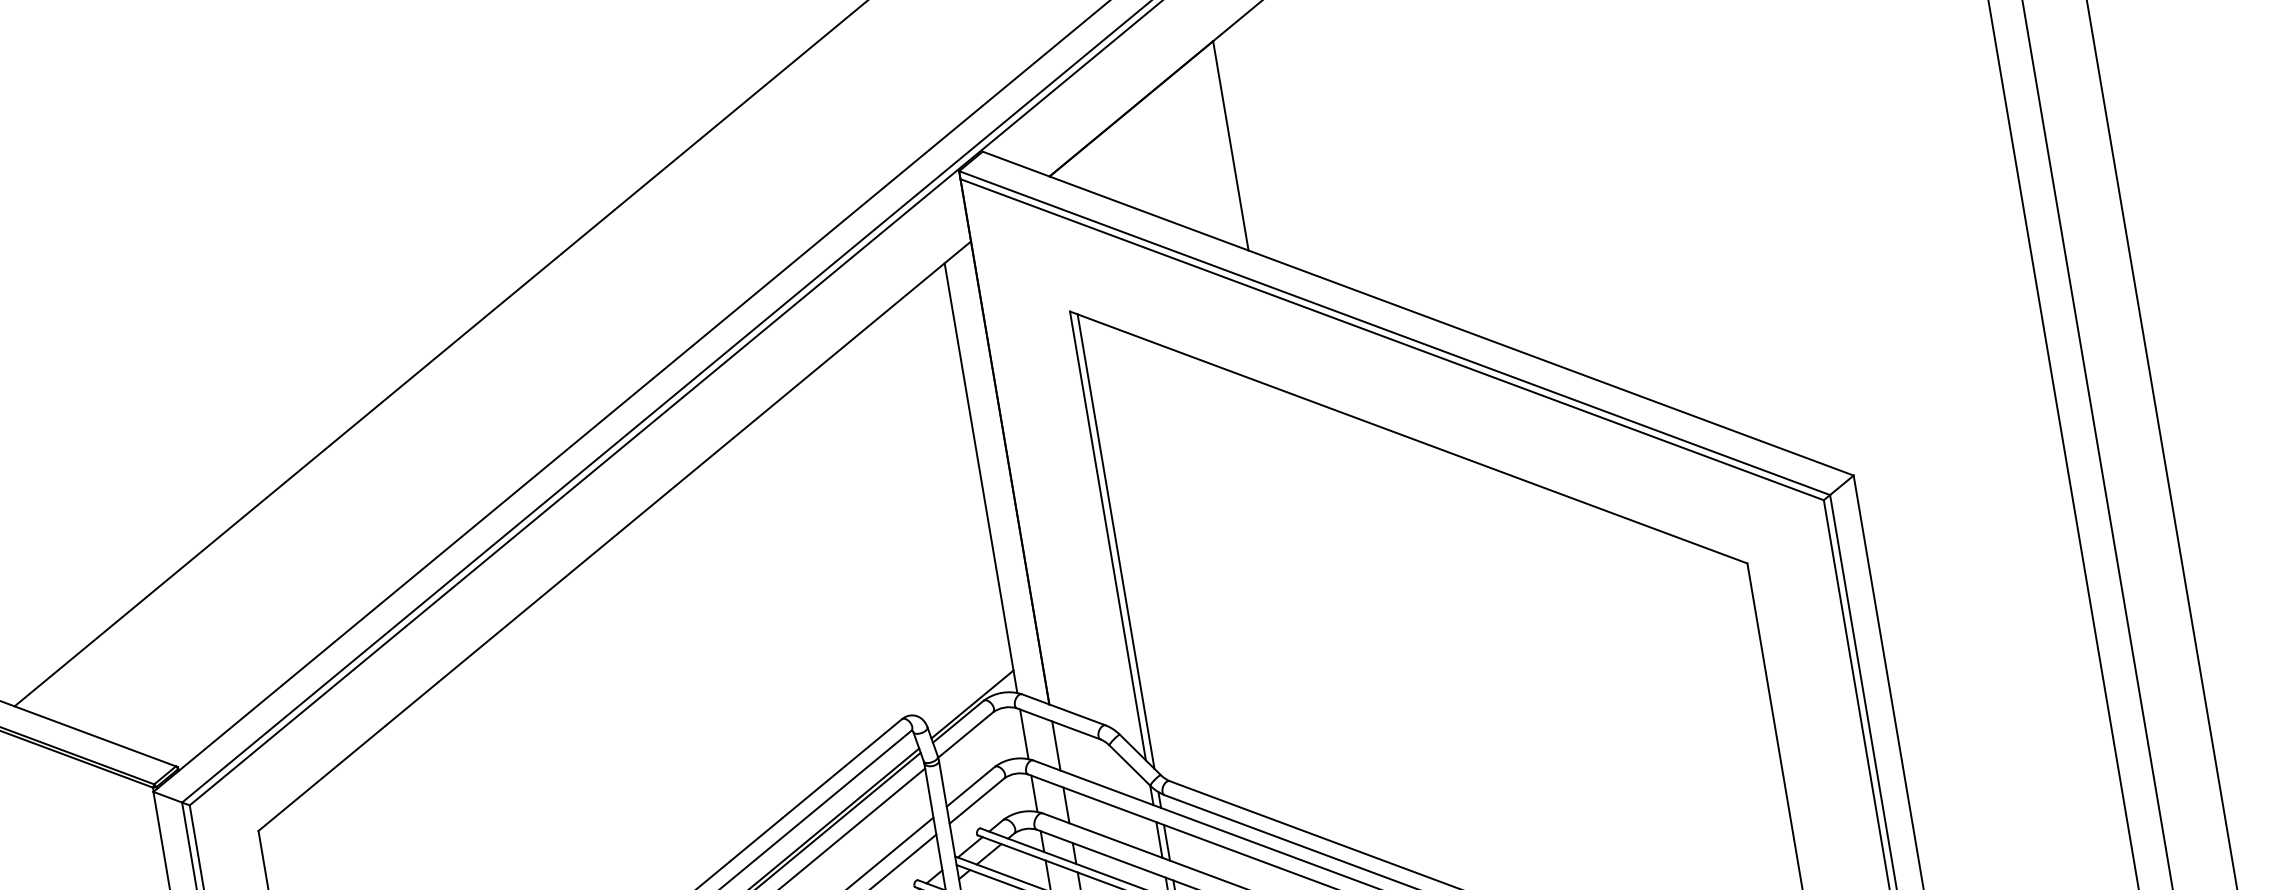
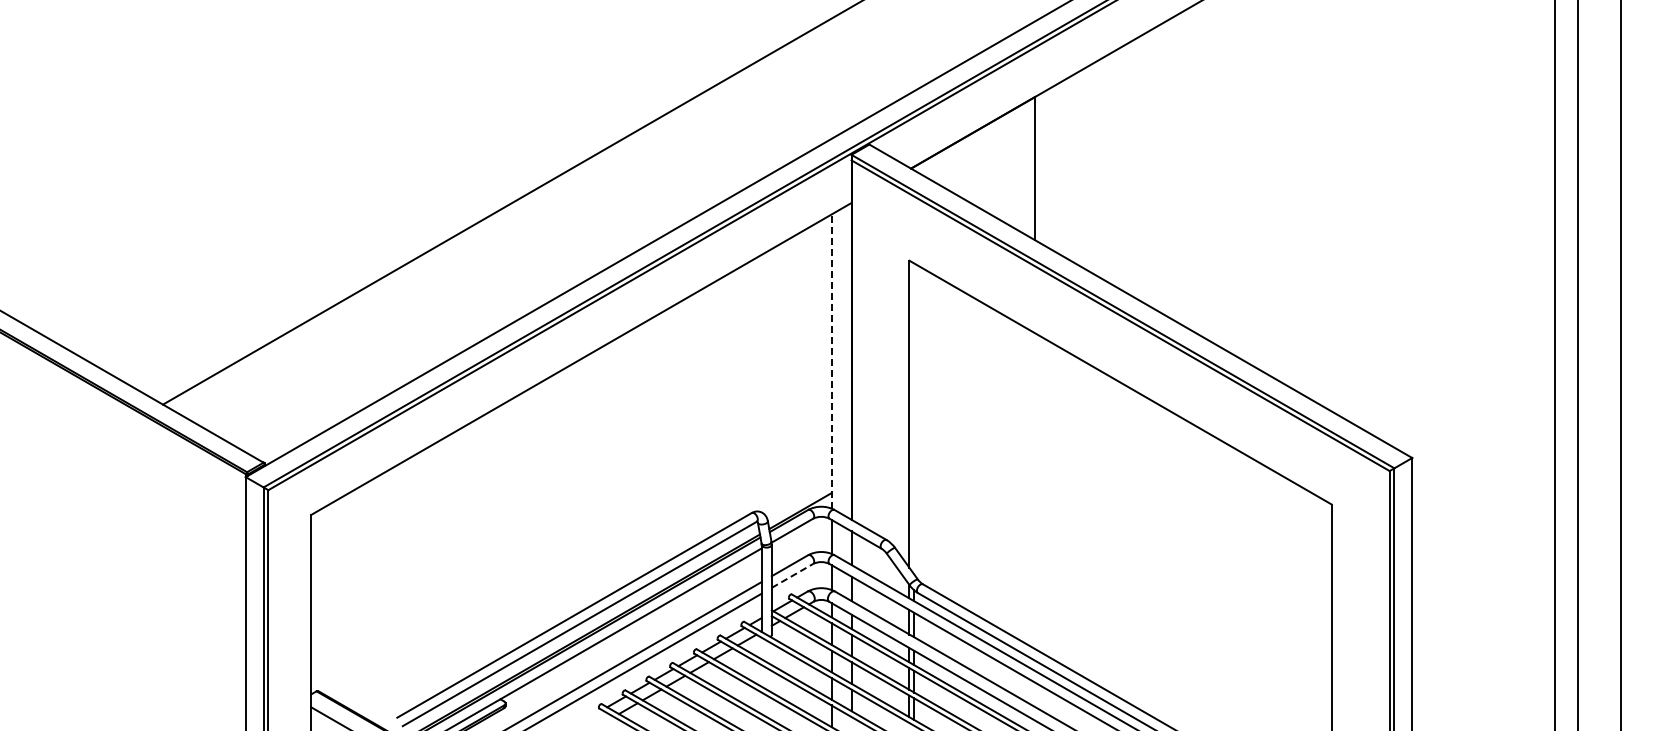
line: (980, 478) -> (831, 361), solid -> dashed
line: (1116, 540) -> (914, 418), removed
line: (976, 800) -> (792, 575), solid -> dashed

